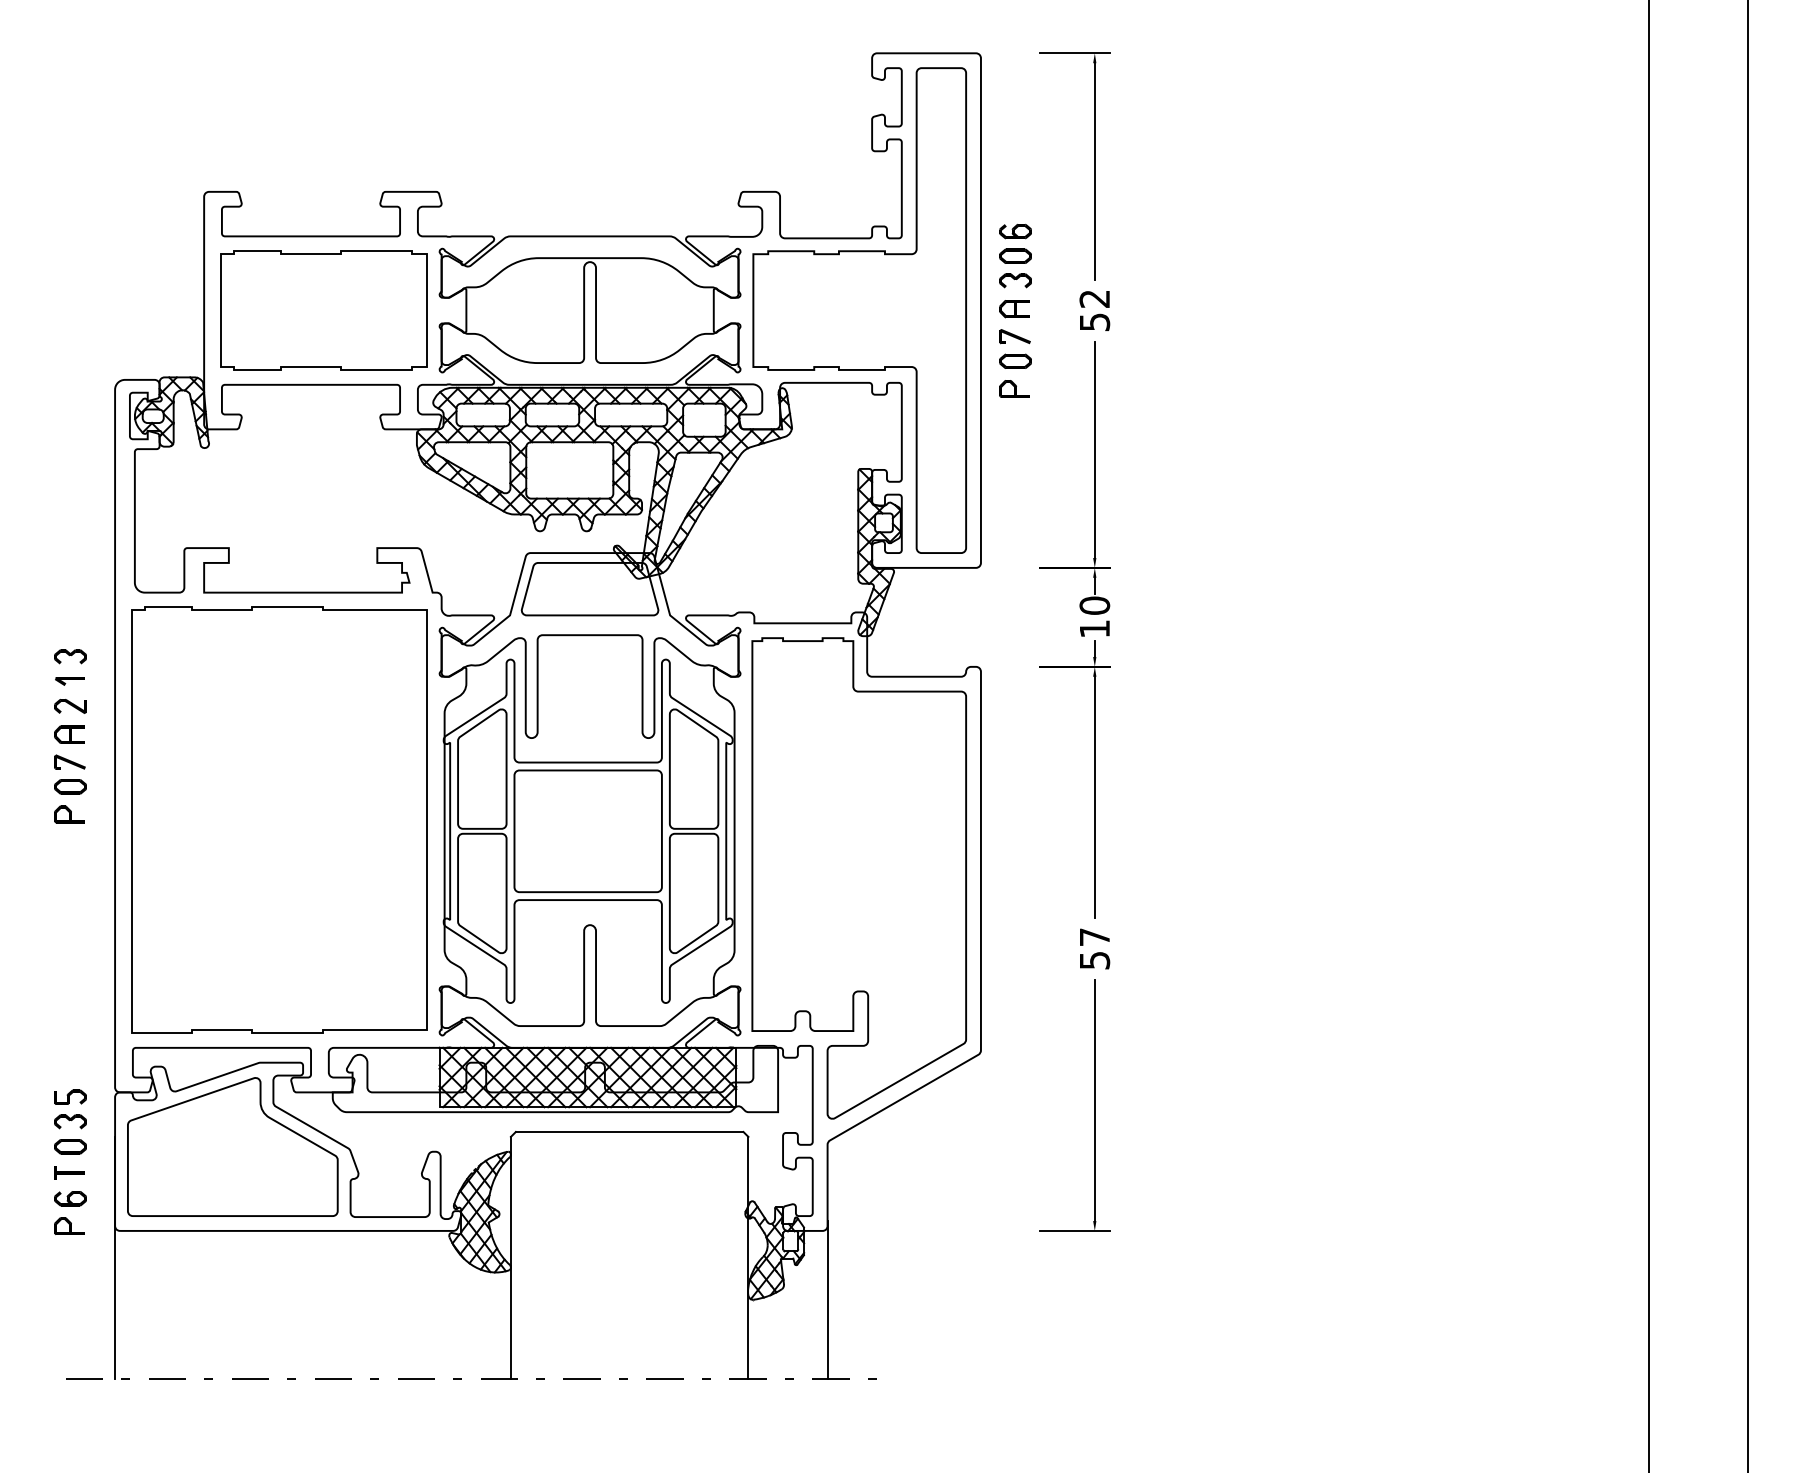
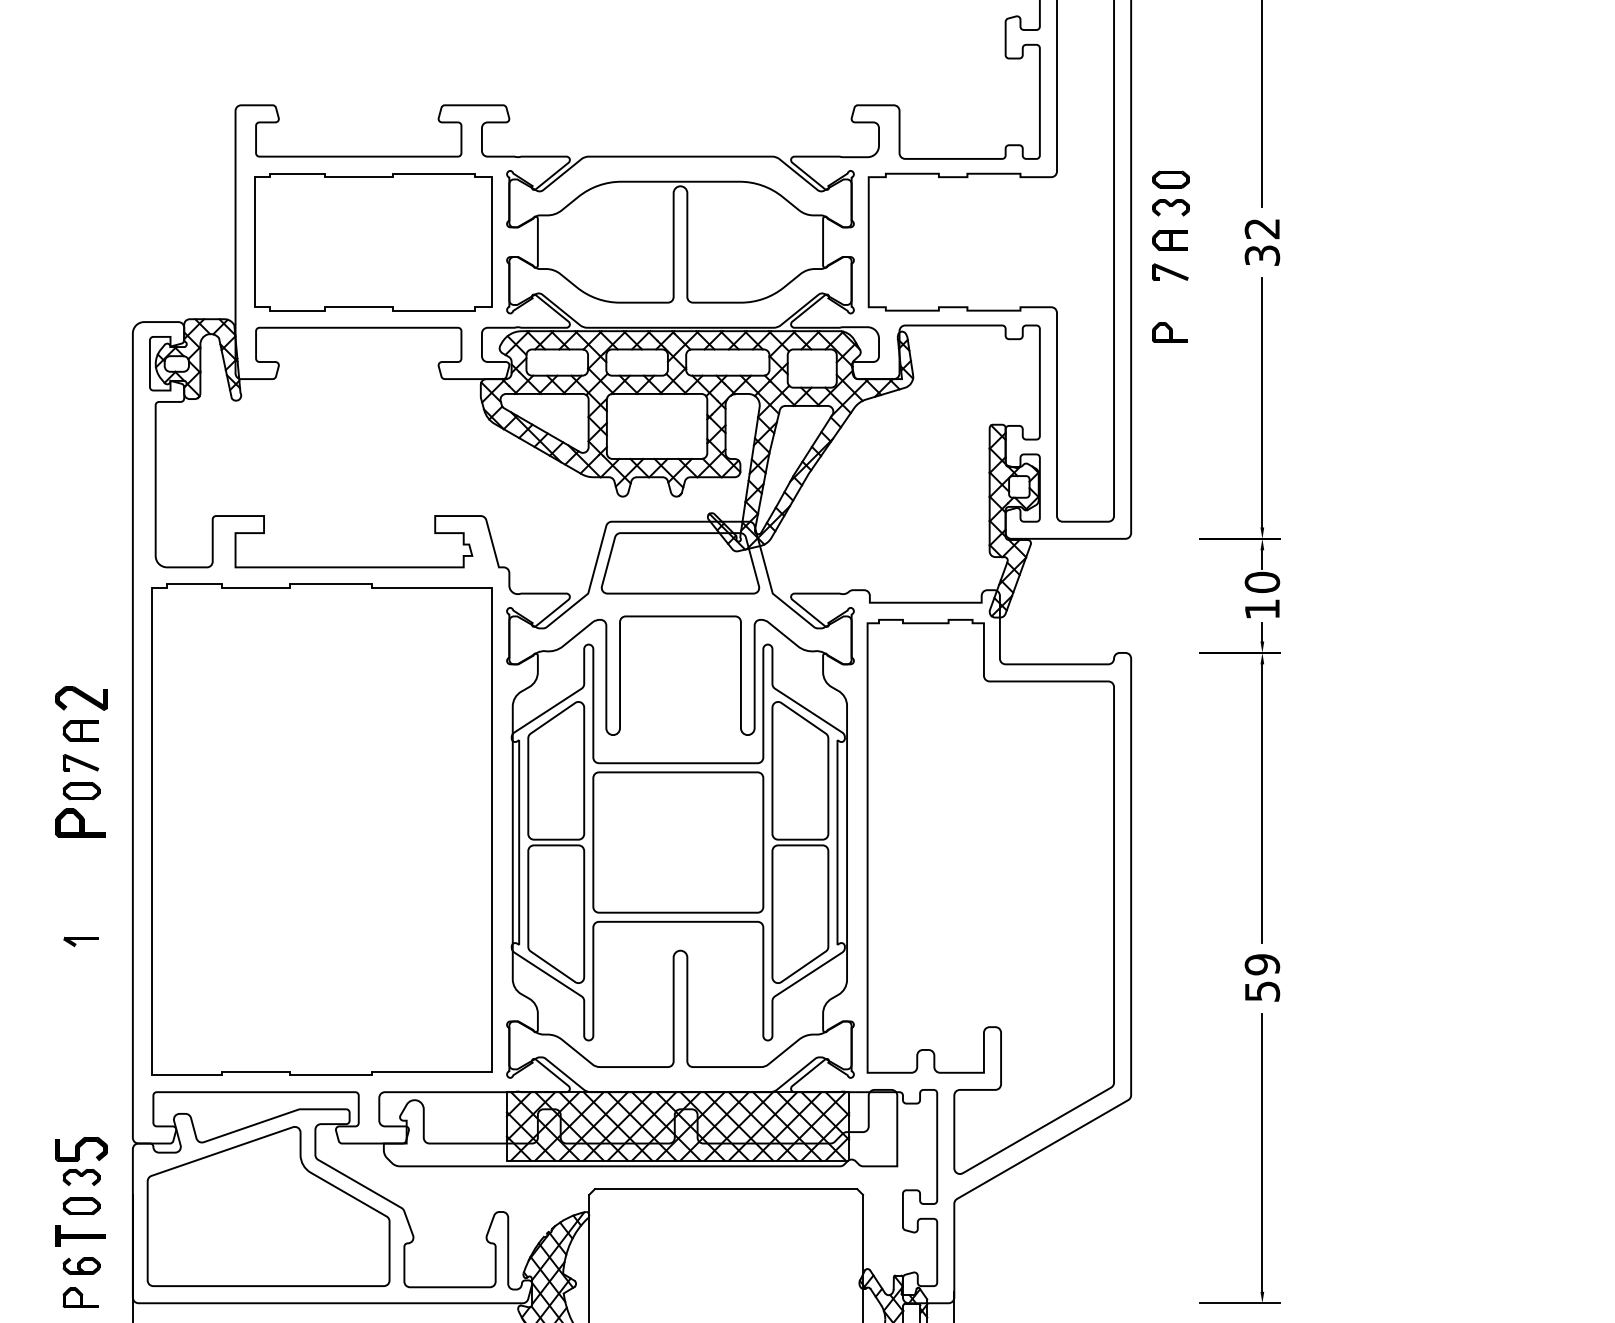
part: (1015, 231) -> (1170, 151), removed
text: (1094, 321) -> (1262, 254), 52 -> 32
part: (1015, 360) -> (1170, 299), removed
part: (70, 656) -> (81, 640), removed
part: (69, 681) -> (80, 941), moved
part: (70, 706) -> (81, 698), size x1.4
part: (69, 814) -> (80, 823), size x1.4
text: (1094, 937) -> (1262, 964), 57 -> 59
part: (70, 1096) -> (81, 1148), size x1.4
part: (69, 1172) -> (80, 1235), size x1.4

